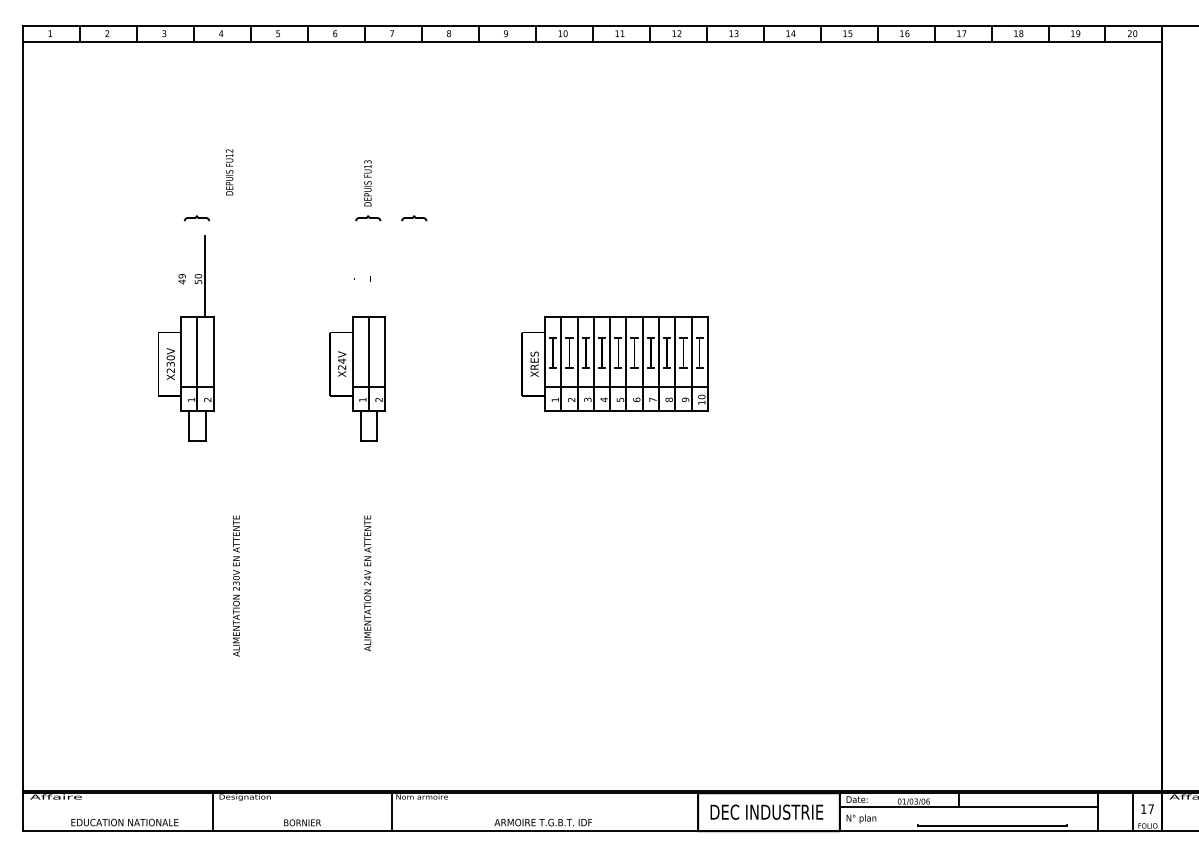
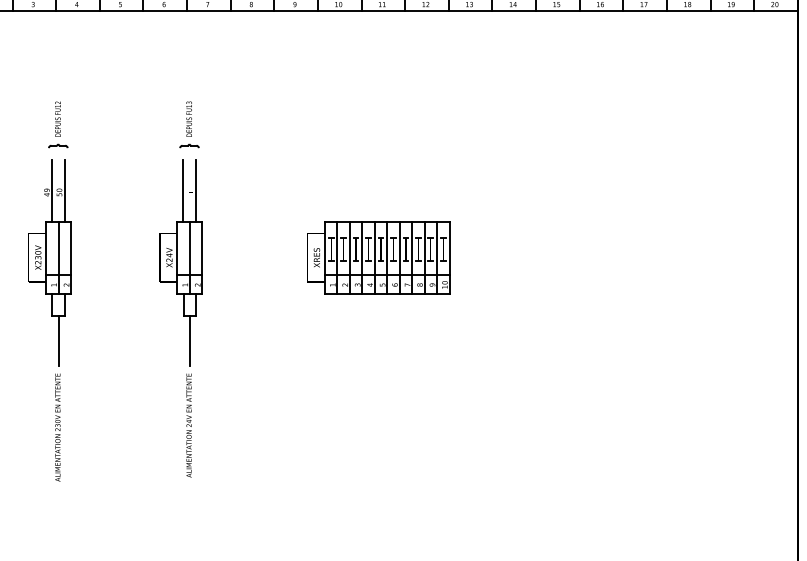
text: (229, 172) -> (57, 119), moved
part: (414, 218) -> (224, 146), removed
line: (188, 276) -> (51, 190), added
line: (360, 276) -> (183, 190), added
line: (376, 276) -> (195, 190), added
line: (197, 472) -> (58, 340), added
line: (368, 472) -> (189, 340), added
text: (236, 585) -> (57, 427), moved

